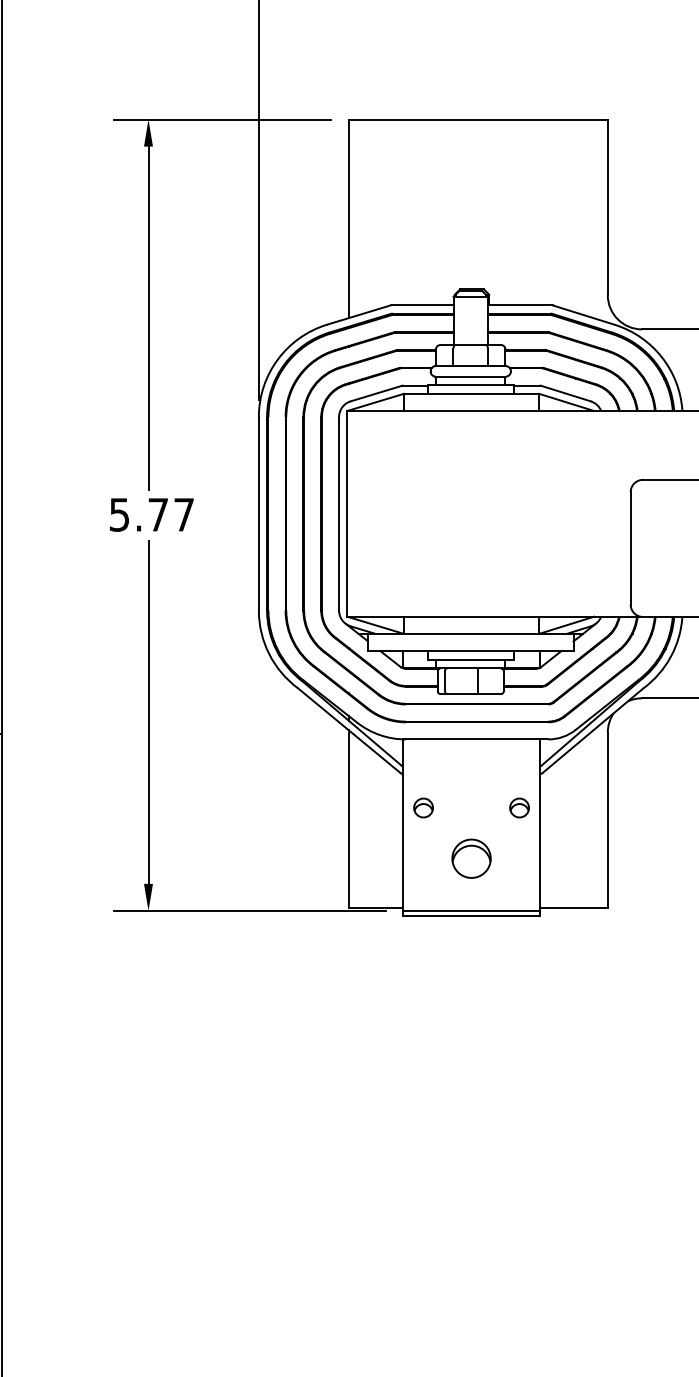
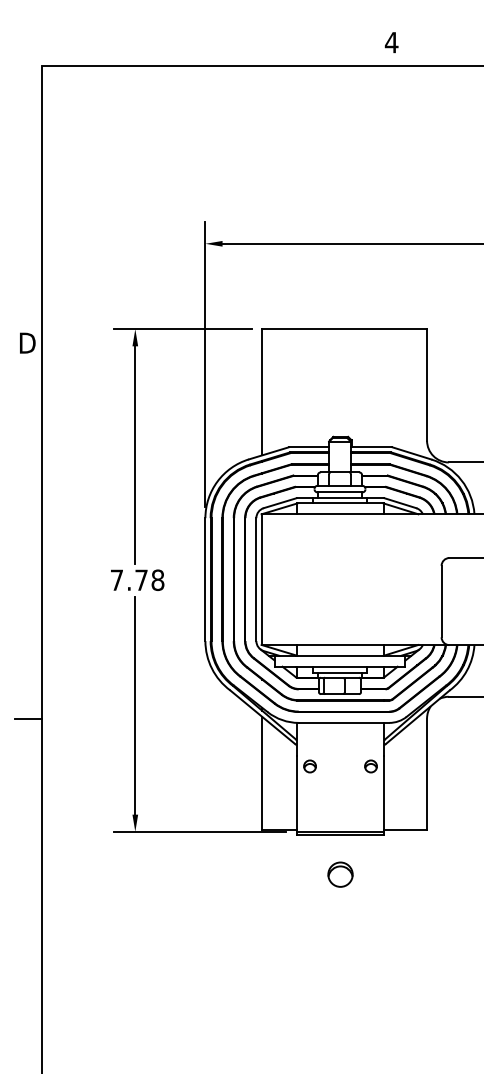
text: (151, 515) -> (137, 580), 5.77 -> 7.78
part: (471, 858) -> (340, 874), moved

